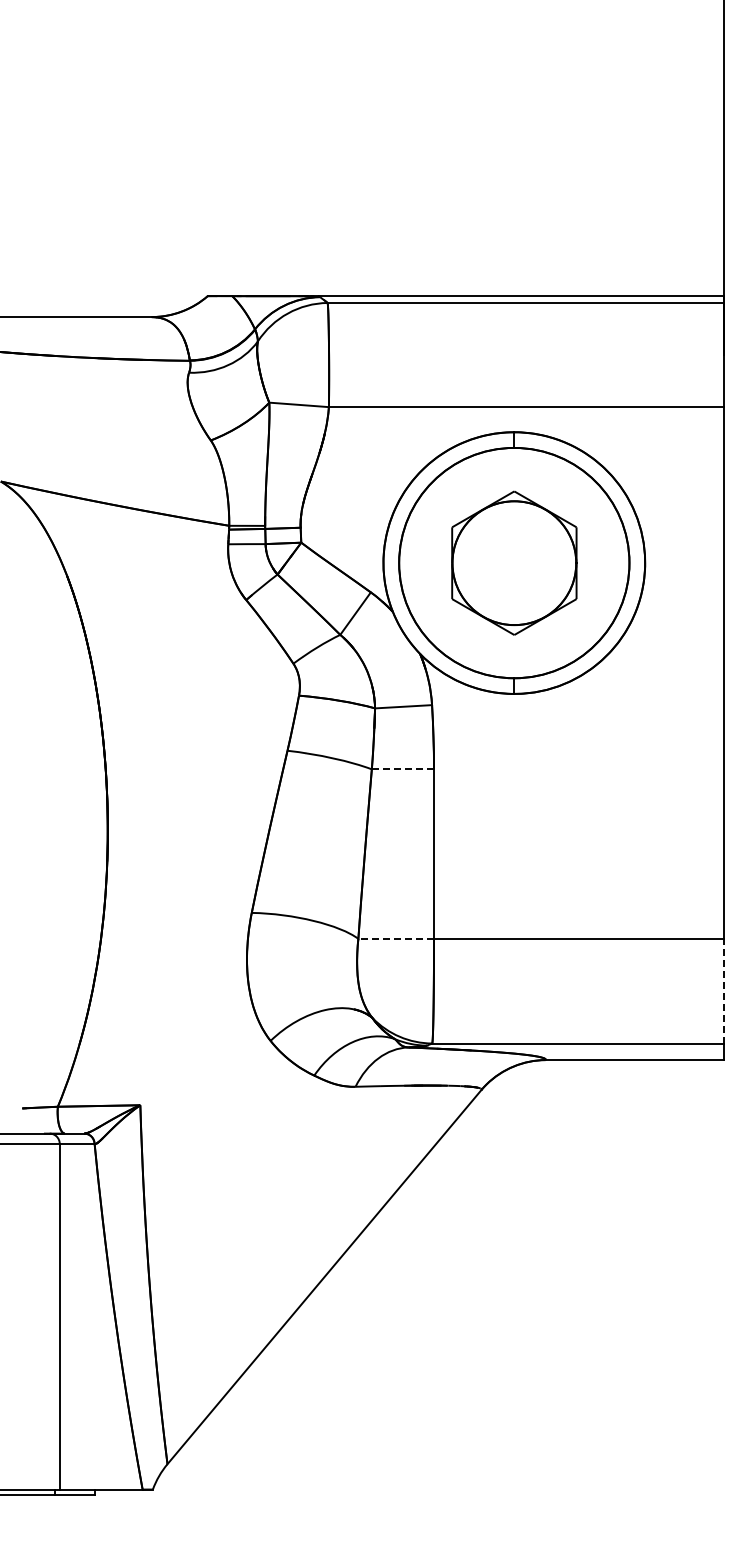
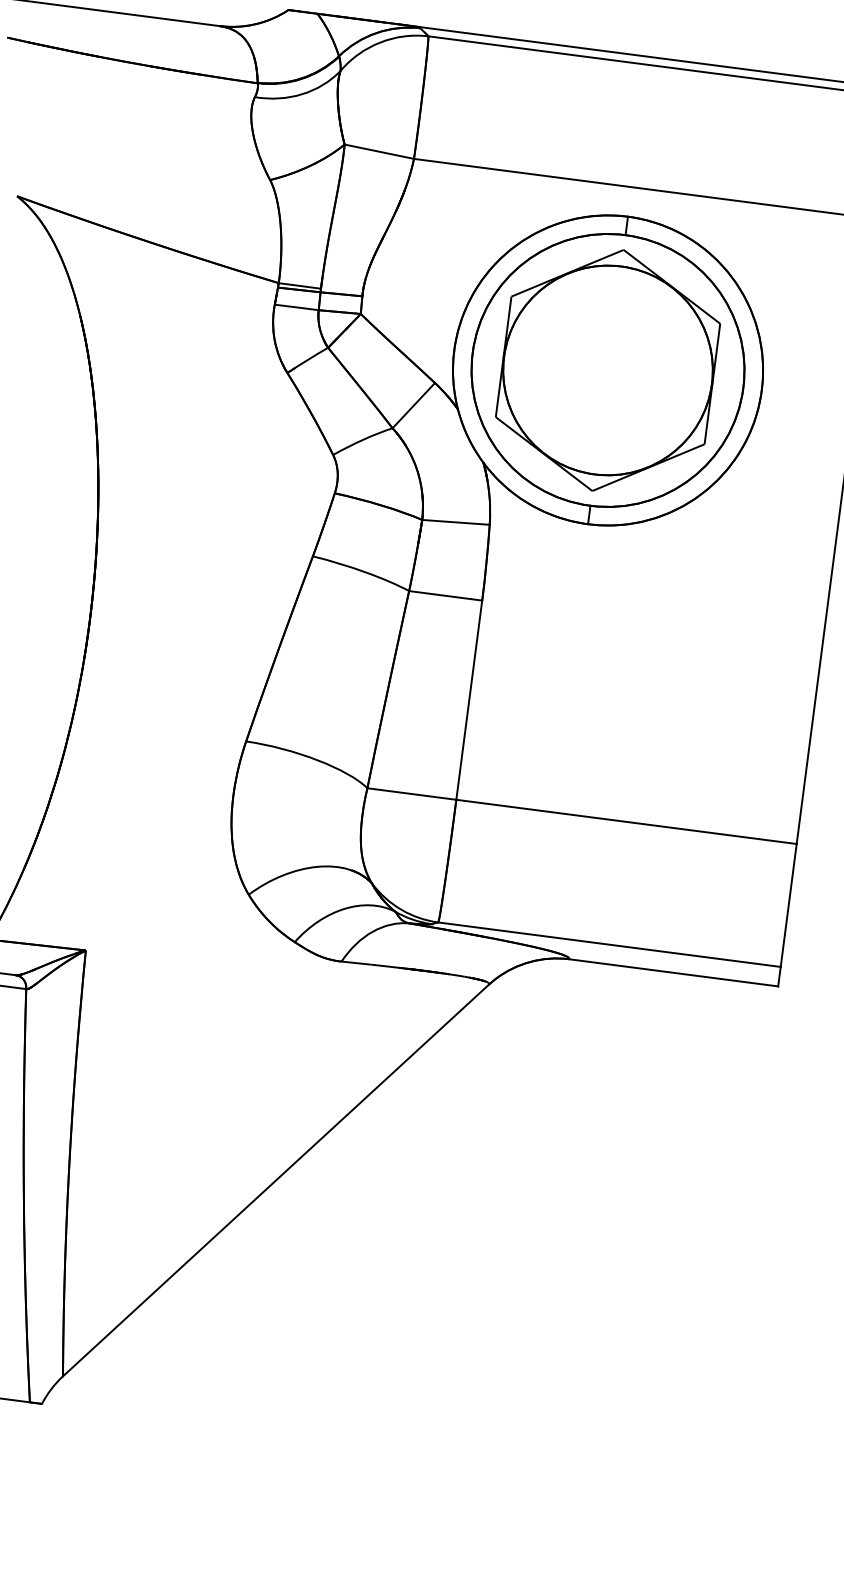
part: (514, 563) -> (608, 370), size x1.43
line: (402, 769) -> (445, 595), dashed -> solid
line: (396, 938) -> (412, 793), dashed -> solid
line: (723, 990) -> (788, 904), dashed -> solid

